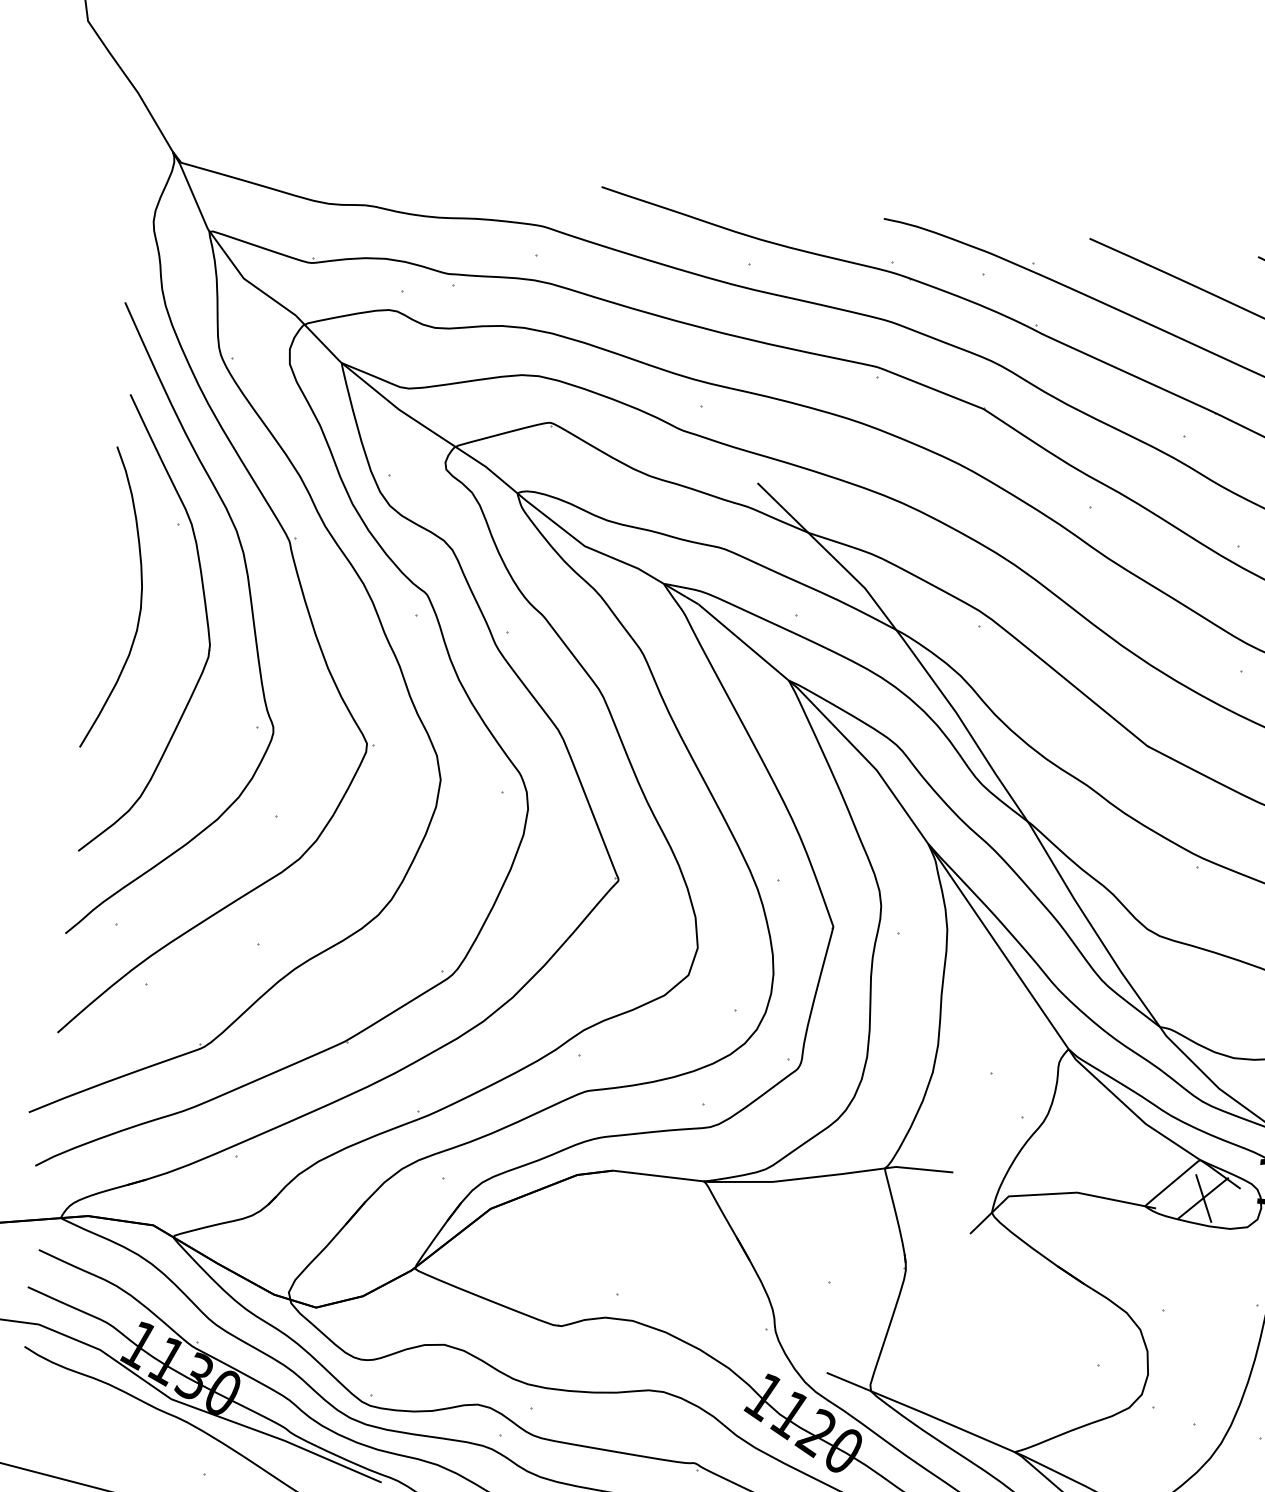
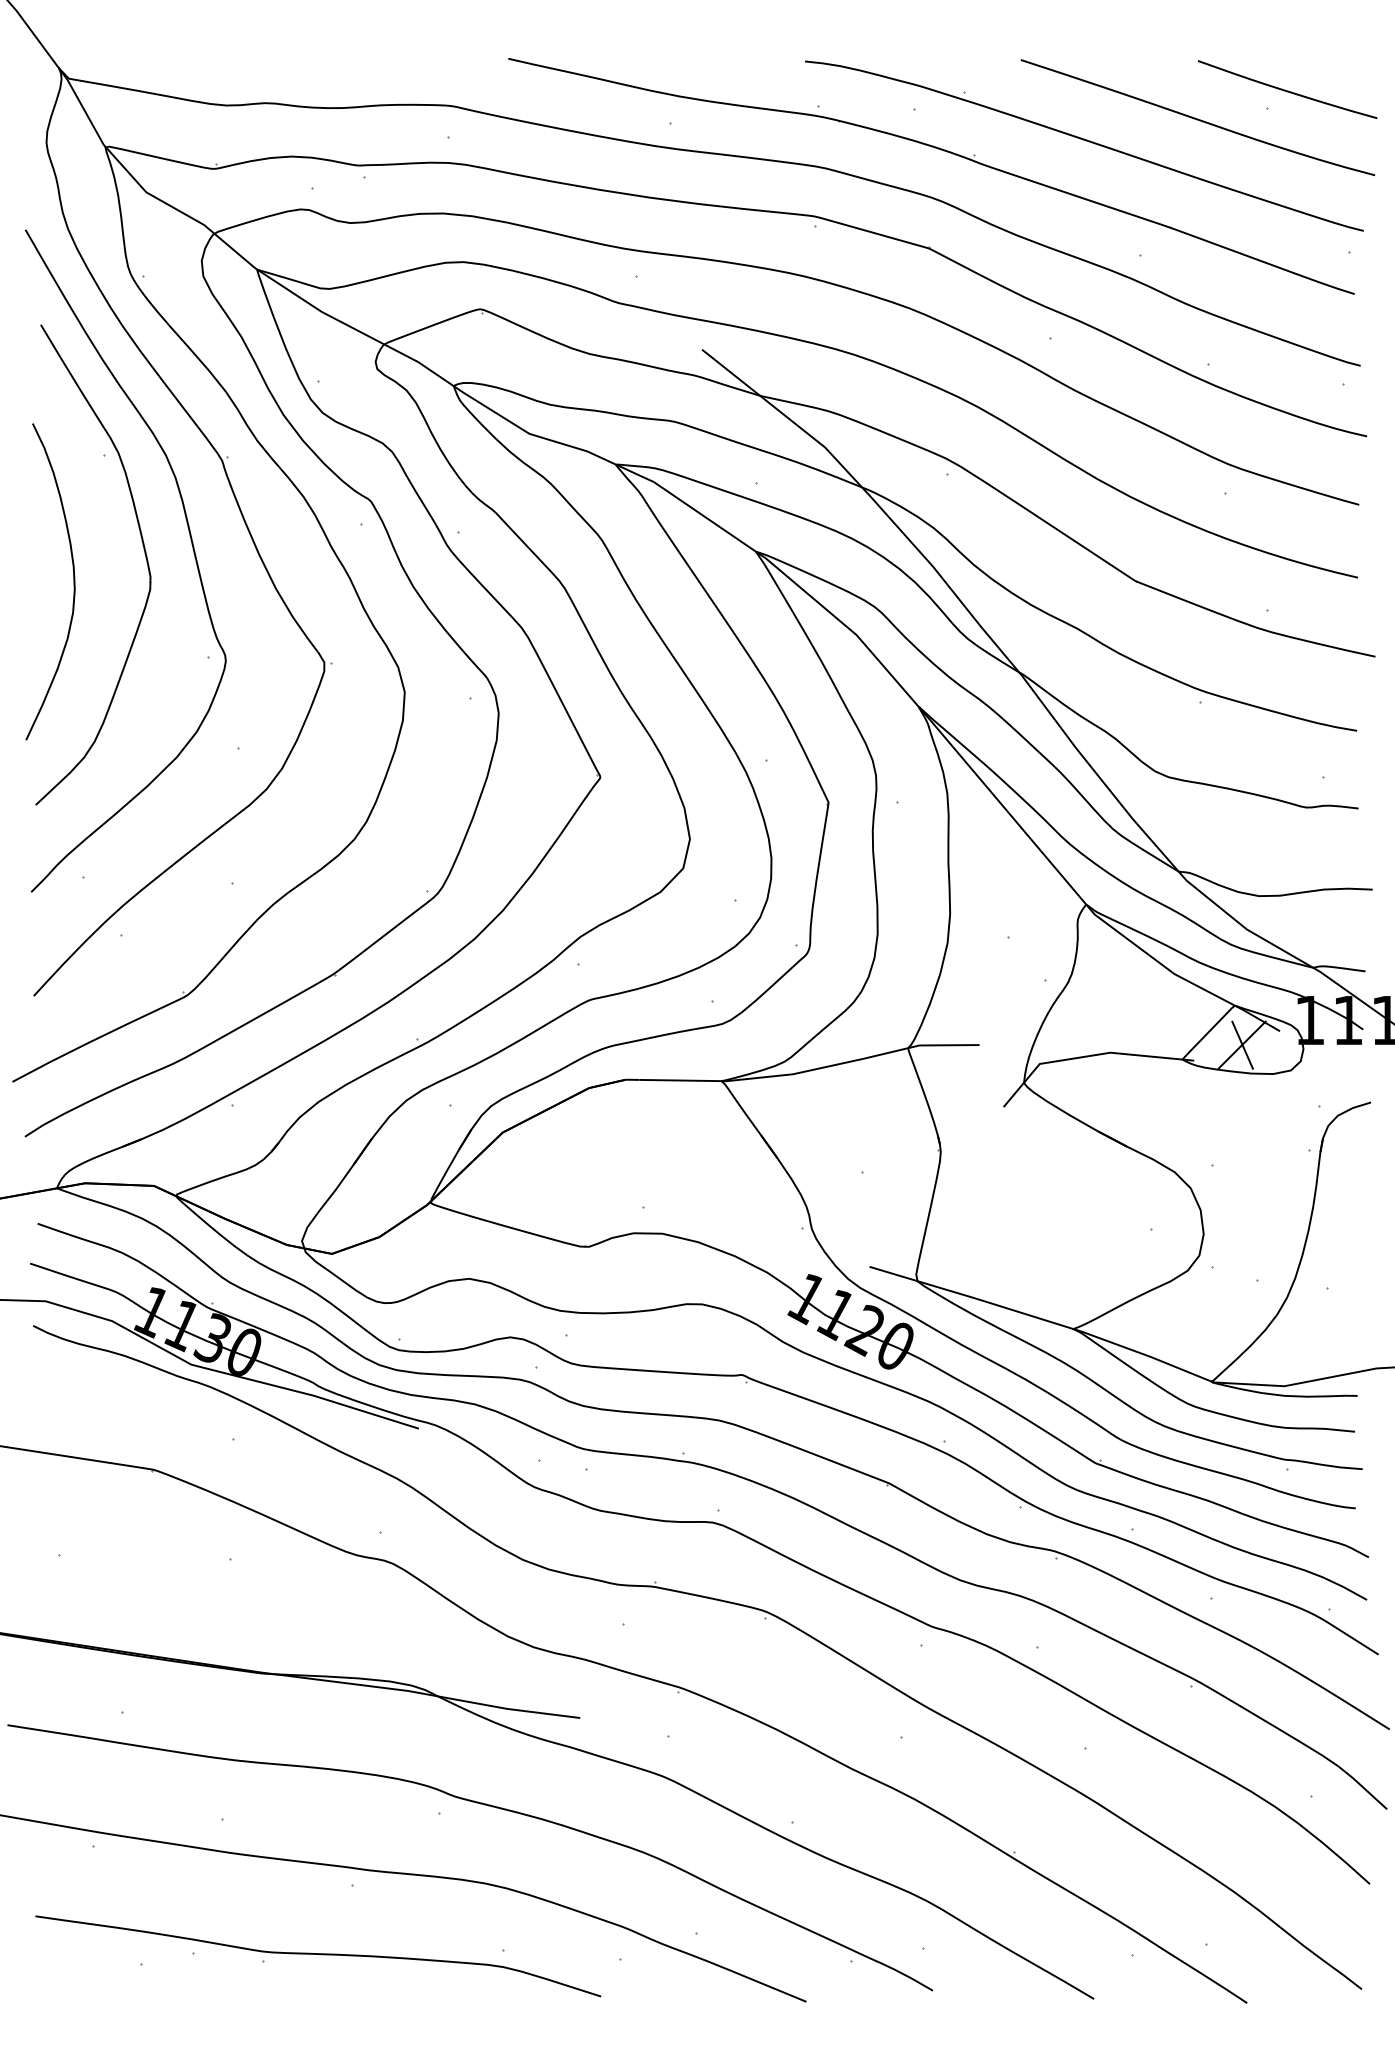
curve: (140, 601) -> (73, 581), moved

